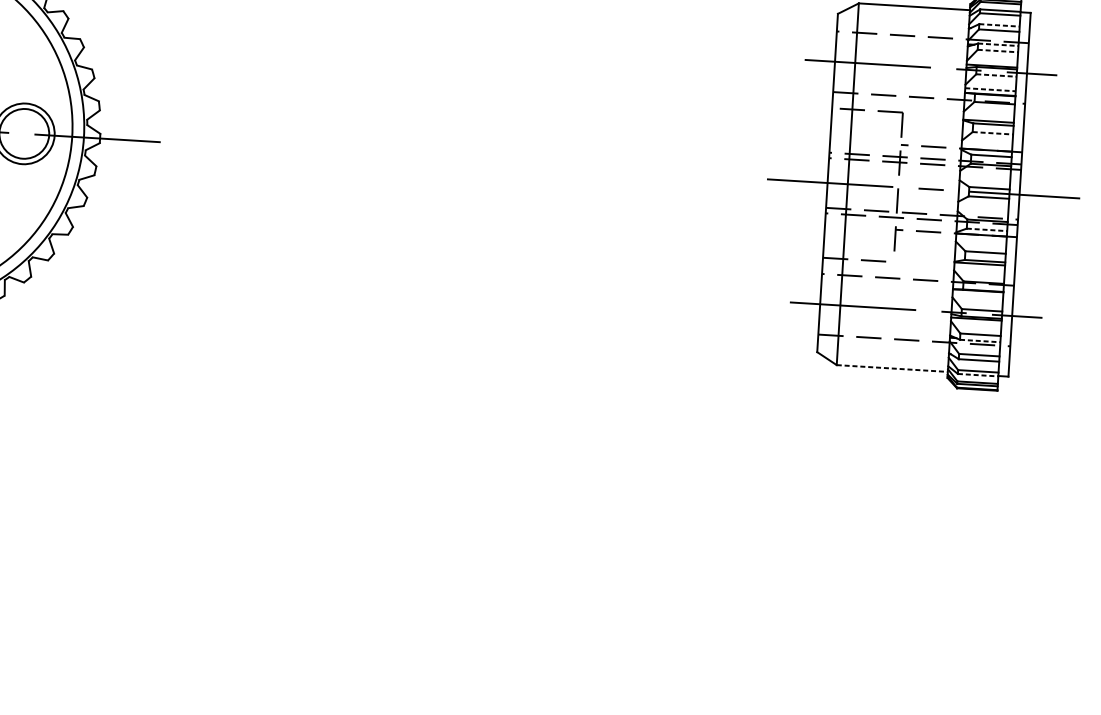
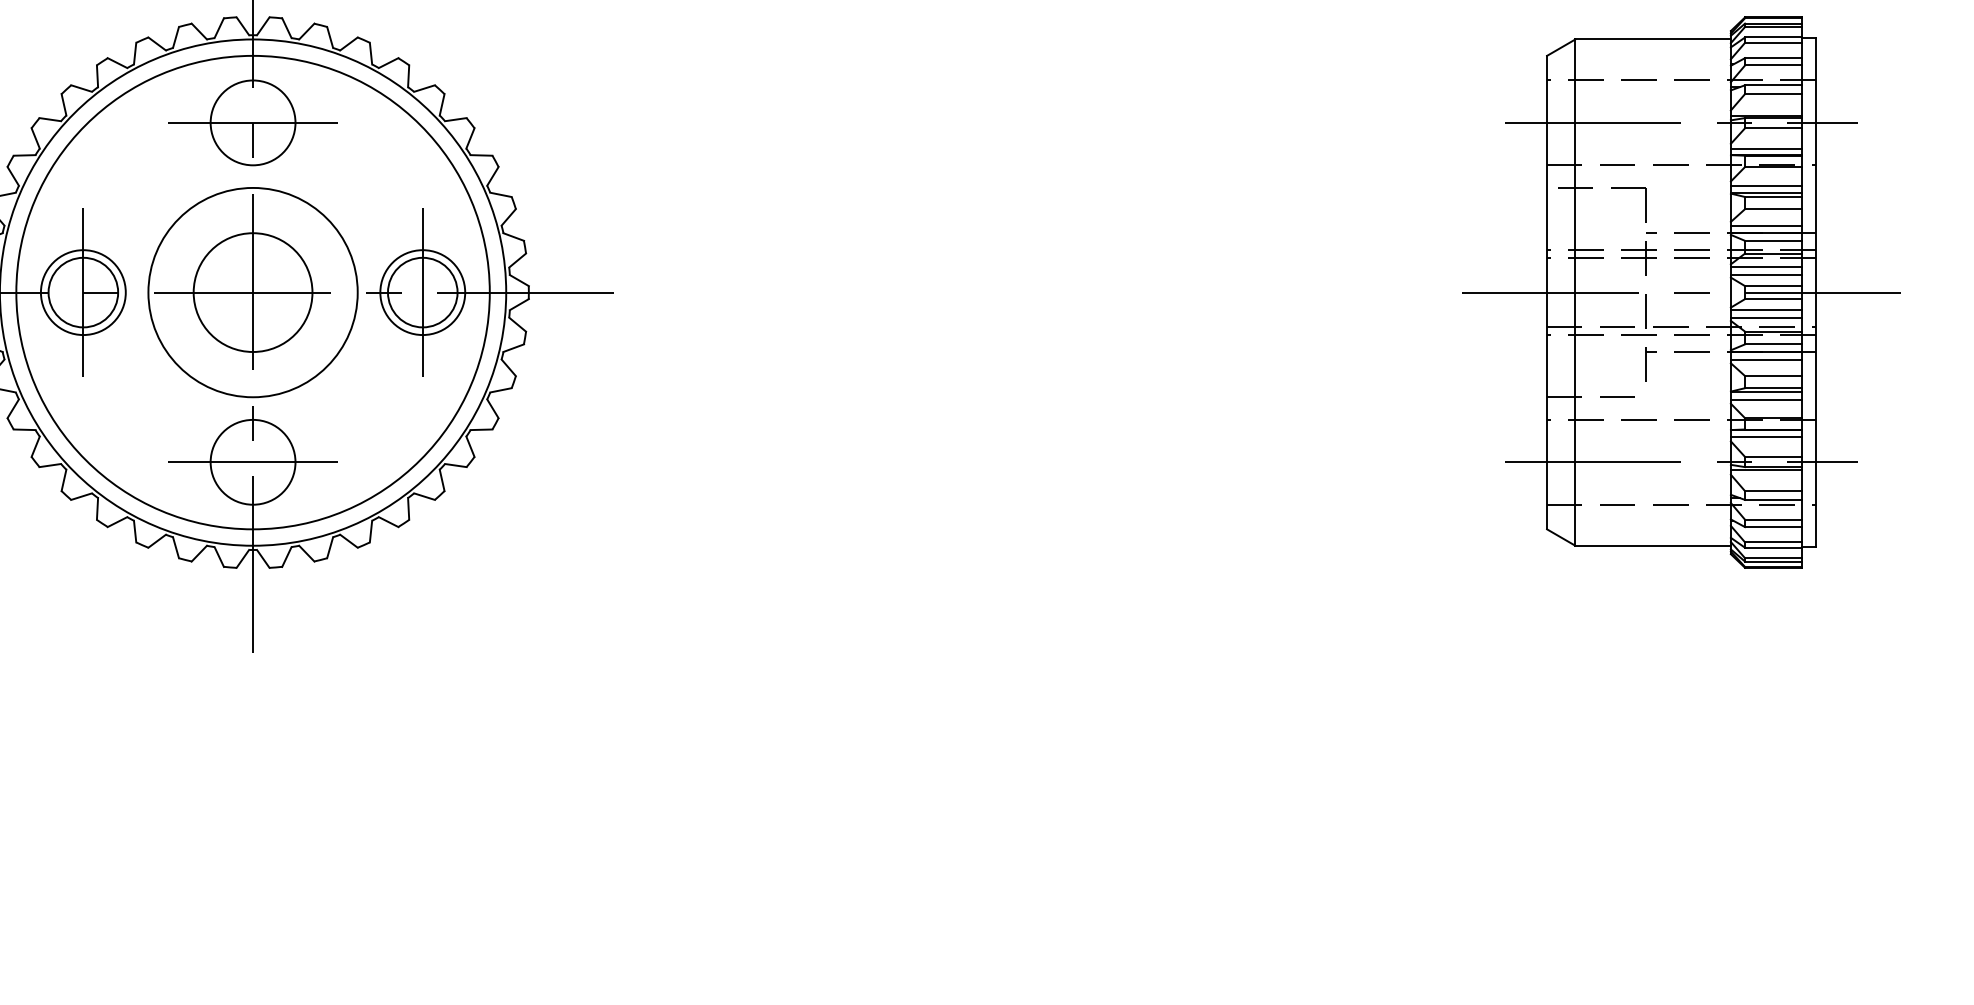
line: (999, 25) -> (1773, 58), dashed -> solid
line: (998, 44) -> (1773, 85), dashed -> solid
line: (998, 51) -> (1773, 94), dashed -> solid
line: (996, 75) -> (1773, 128), dashed -> solid
line: (990, 89) -> (1766, 148), dashed -> solid
line: (988, 116) -> (1765, 185), added
line: (24, 133) -> (422, 292), added
line: (993, 133) -> (1773, 209), dashed -> solid
line: (986, 144) -> (1765, 225), added
line: (984, 174) -> (1765, 267), added
line: (984, 180) -> (1765, 275), added
line: (982, 205) -> (1765, 310), added
line: (982, 210) -> (1765, 317), added
line: (987, 229) -> (1773, 344), dashed -> solid
line: (980, 240) -> (1765, 359), added
line: (978, 268) -> (1765, 399), added
line: (977, 295) -> (1765, 436), added
line: (980, 340) -> (1773, 499), dashed -> solid
line: (892, 368) -> (1653, 545), dashed -> solid
line: (978, 375) -> (1773, 547), dashed -> solid

